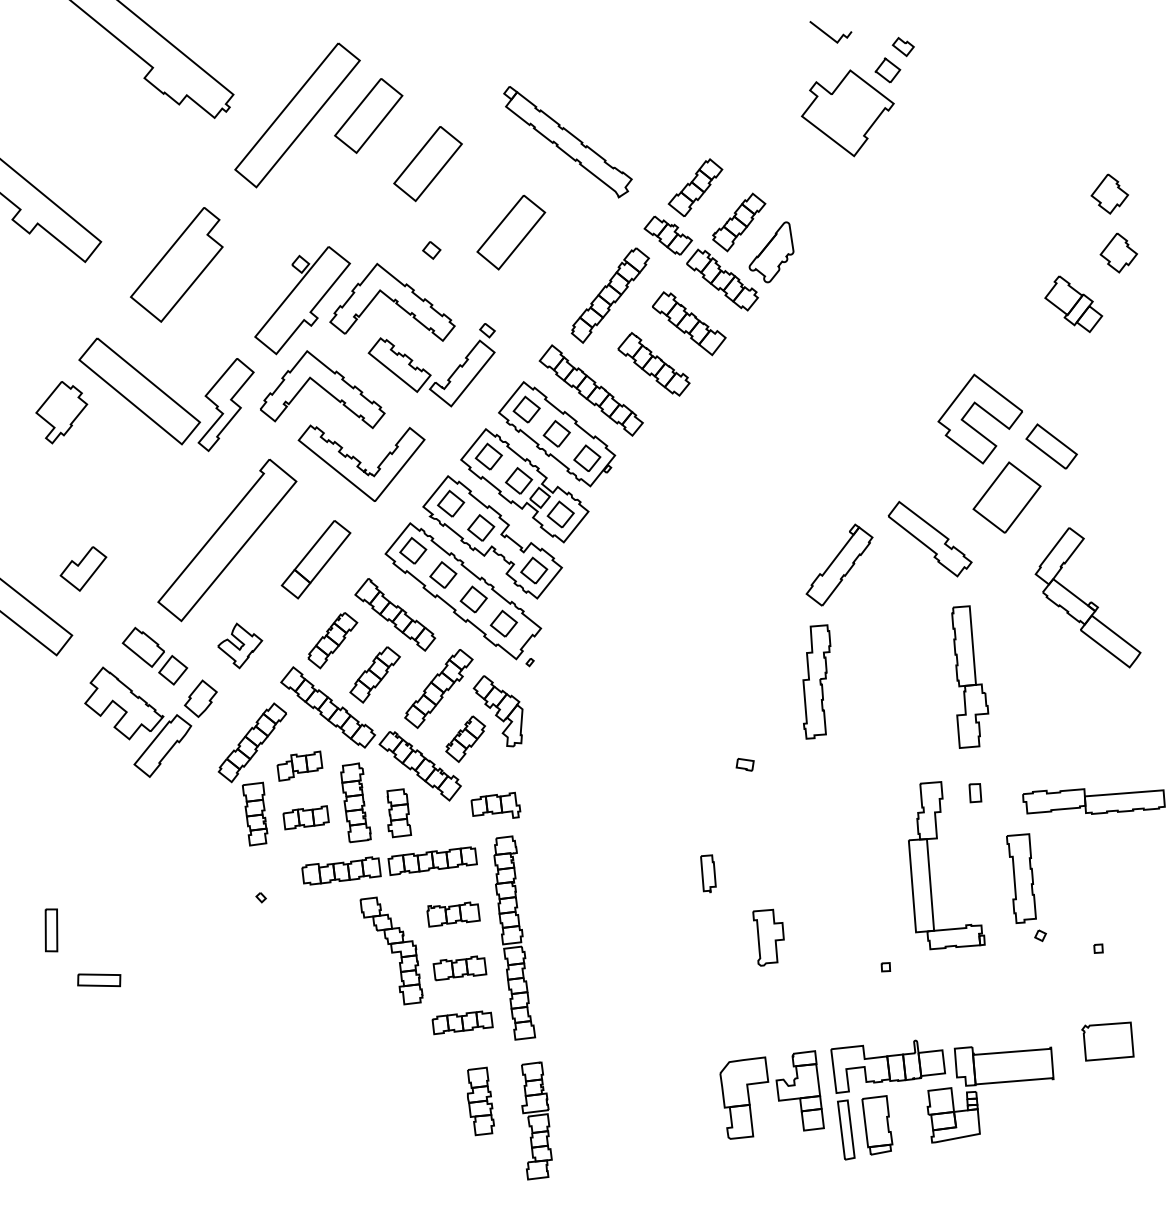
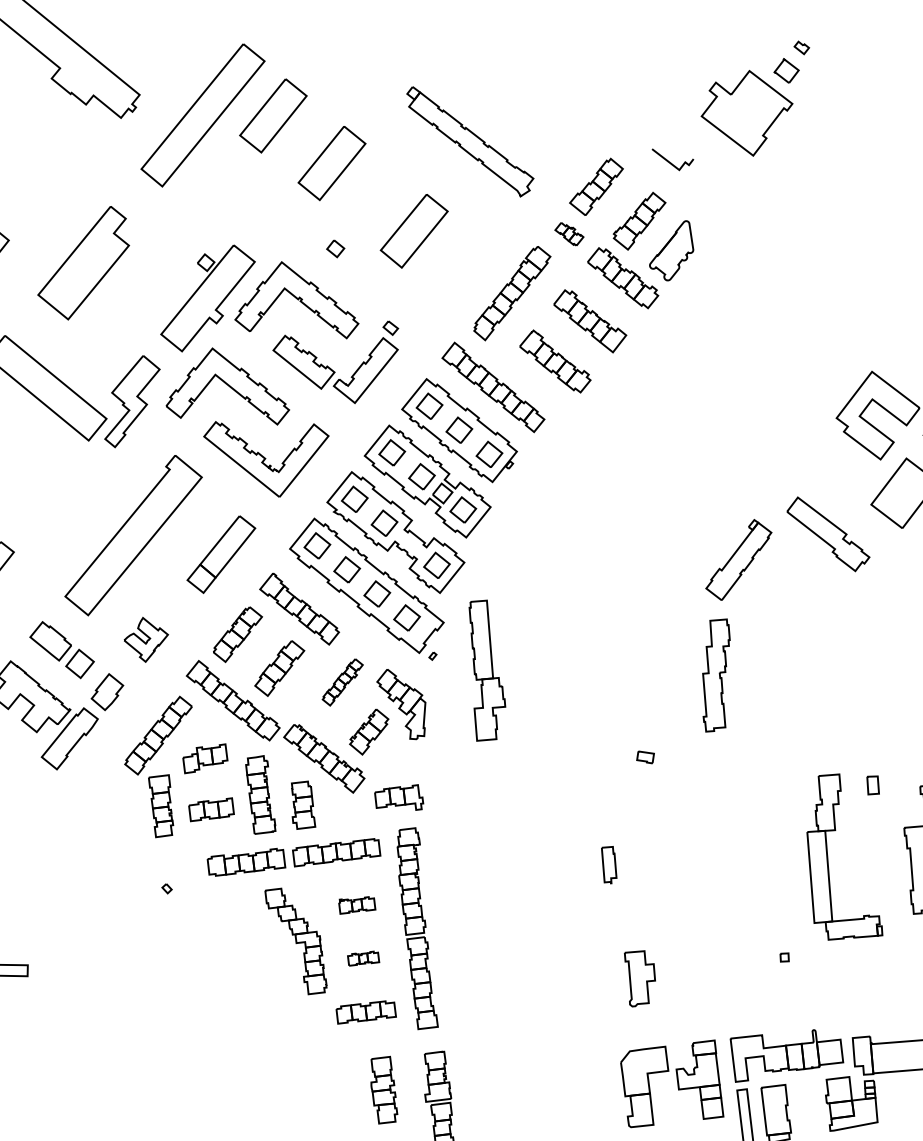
line: (828, 34) -> (670, 161), moved
part: (902, 47) -> (801, 48), size x0.7
part: (667, 235) -> (568, 234), size x0.6
part: (970, 676) -> (487, 670), moved
part: (438, 688) -> (342, 681), size x0.6
part: (453, 914) -> (357, 905), size x0.7
part: (768, 937) -> (639, 978), moved
part: (459, 968) -> (363, 958), size x0.6

